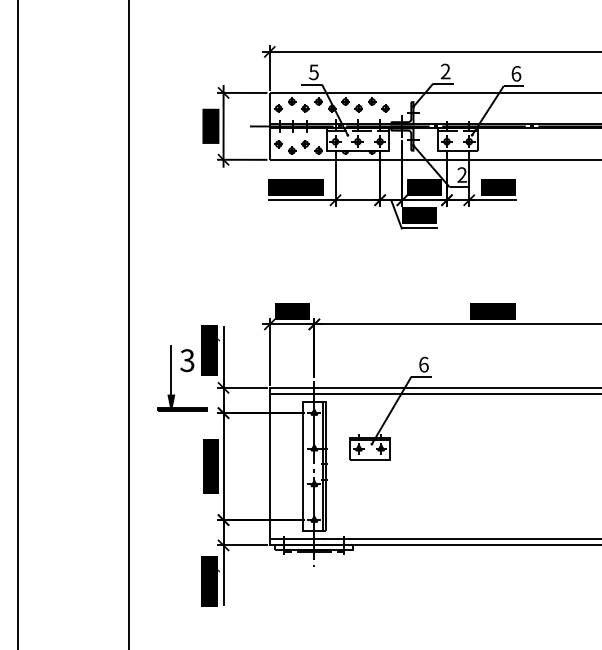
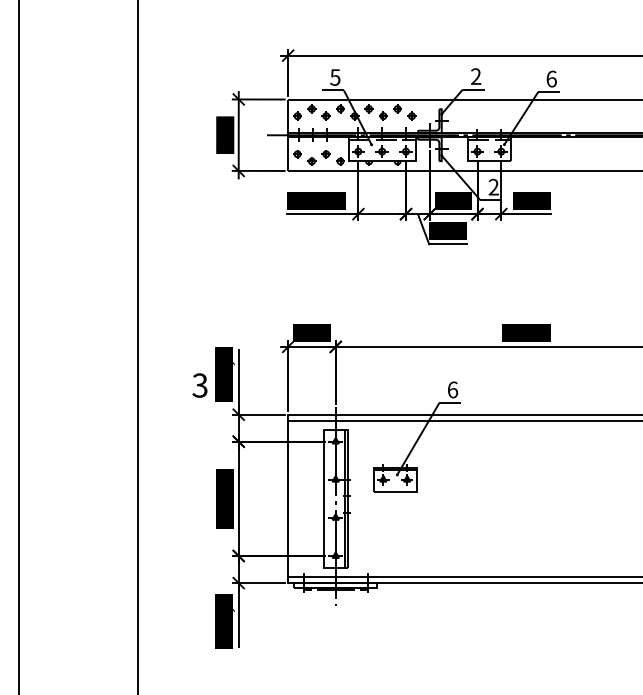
part: (171, 378) -> (183, 404), removed

